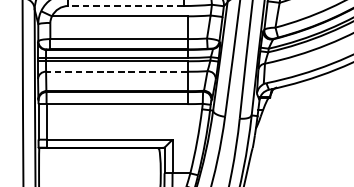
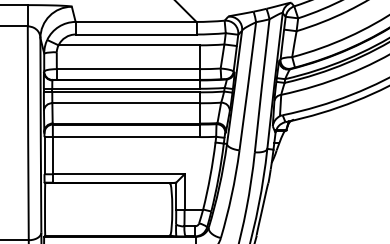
line: (125, 5) -> (135, 34), dashed -> solid
line: (116, 71) -> (125, 103), dashed -> solid

